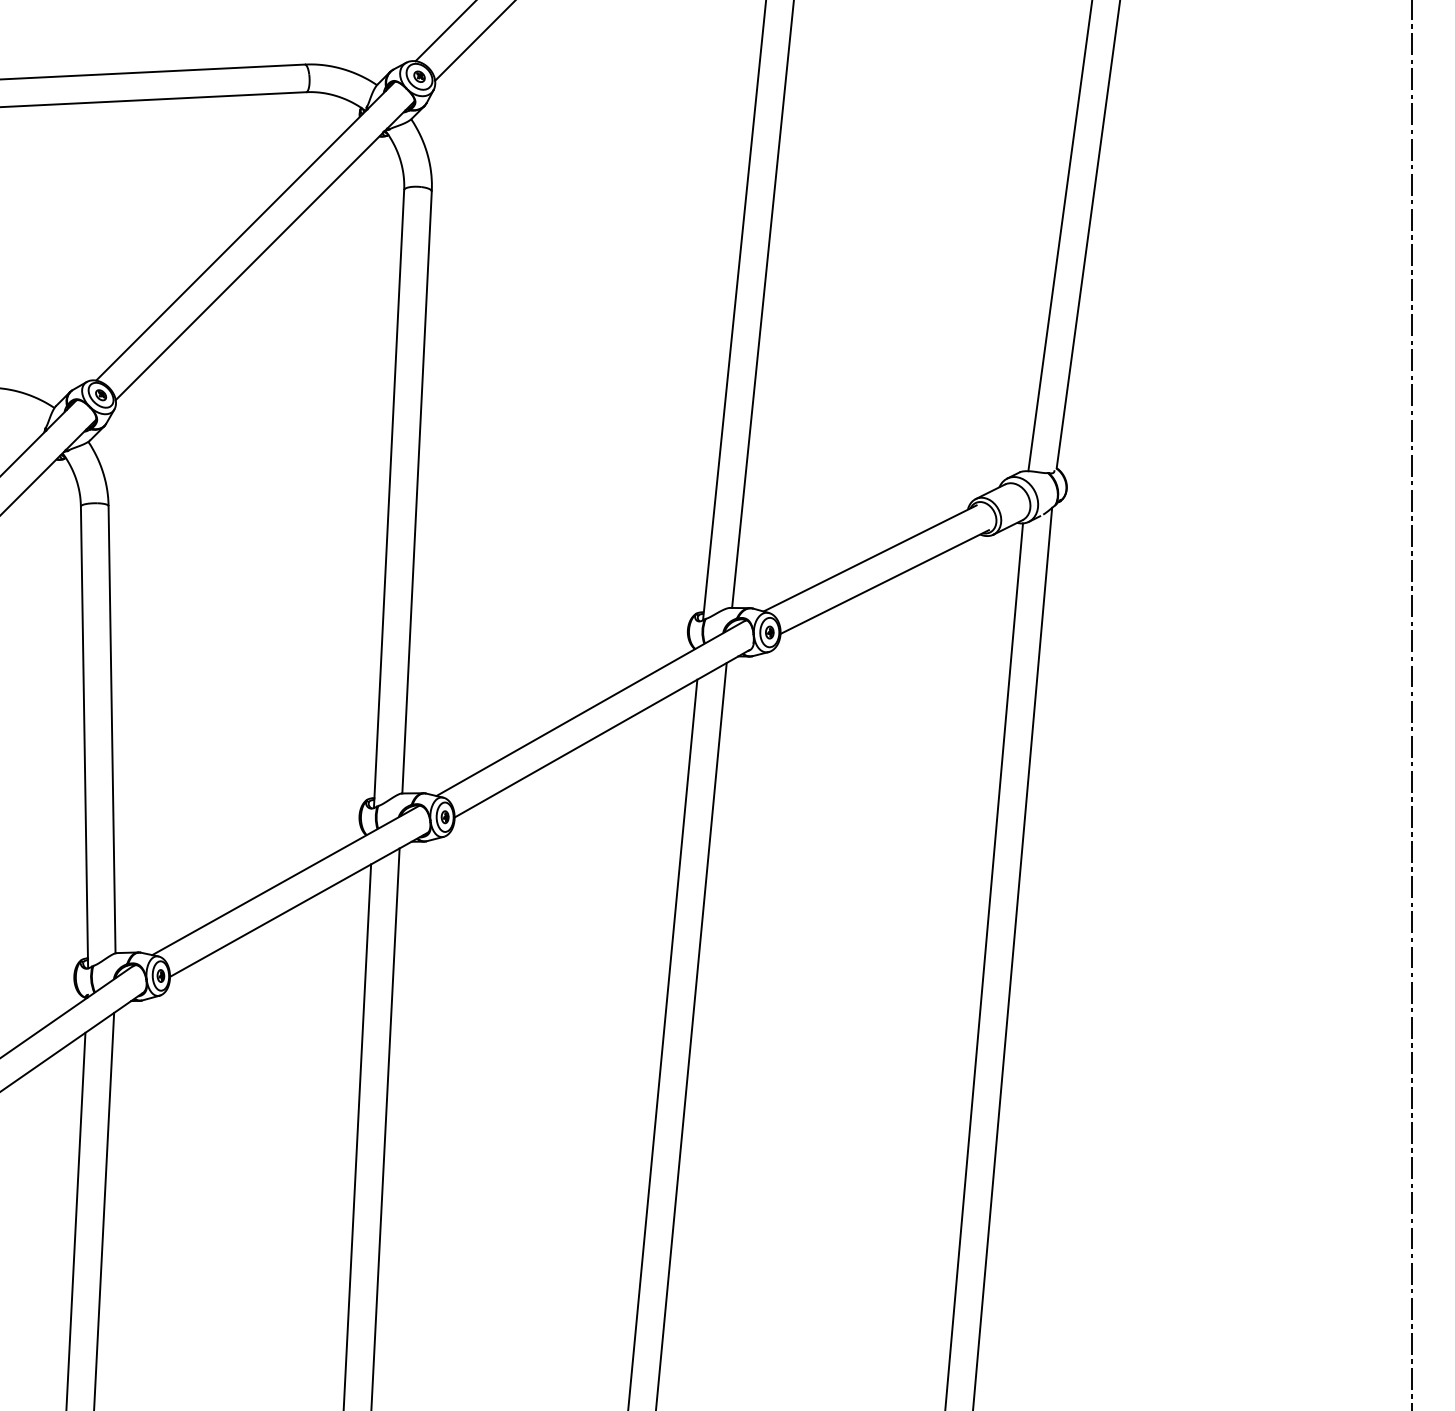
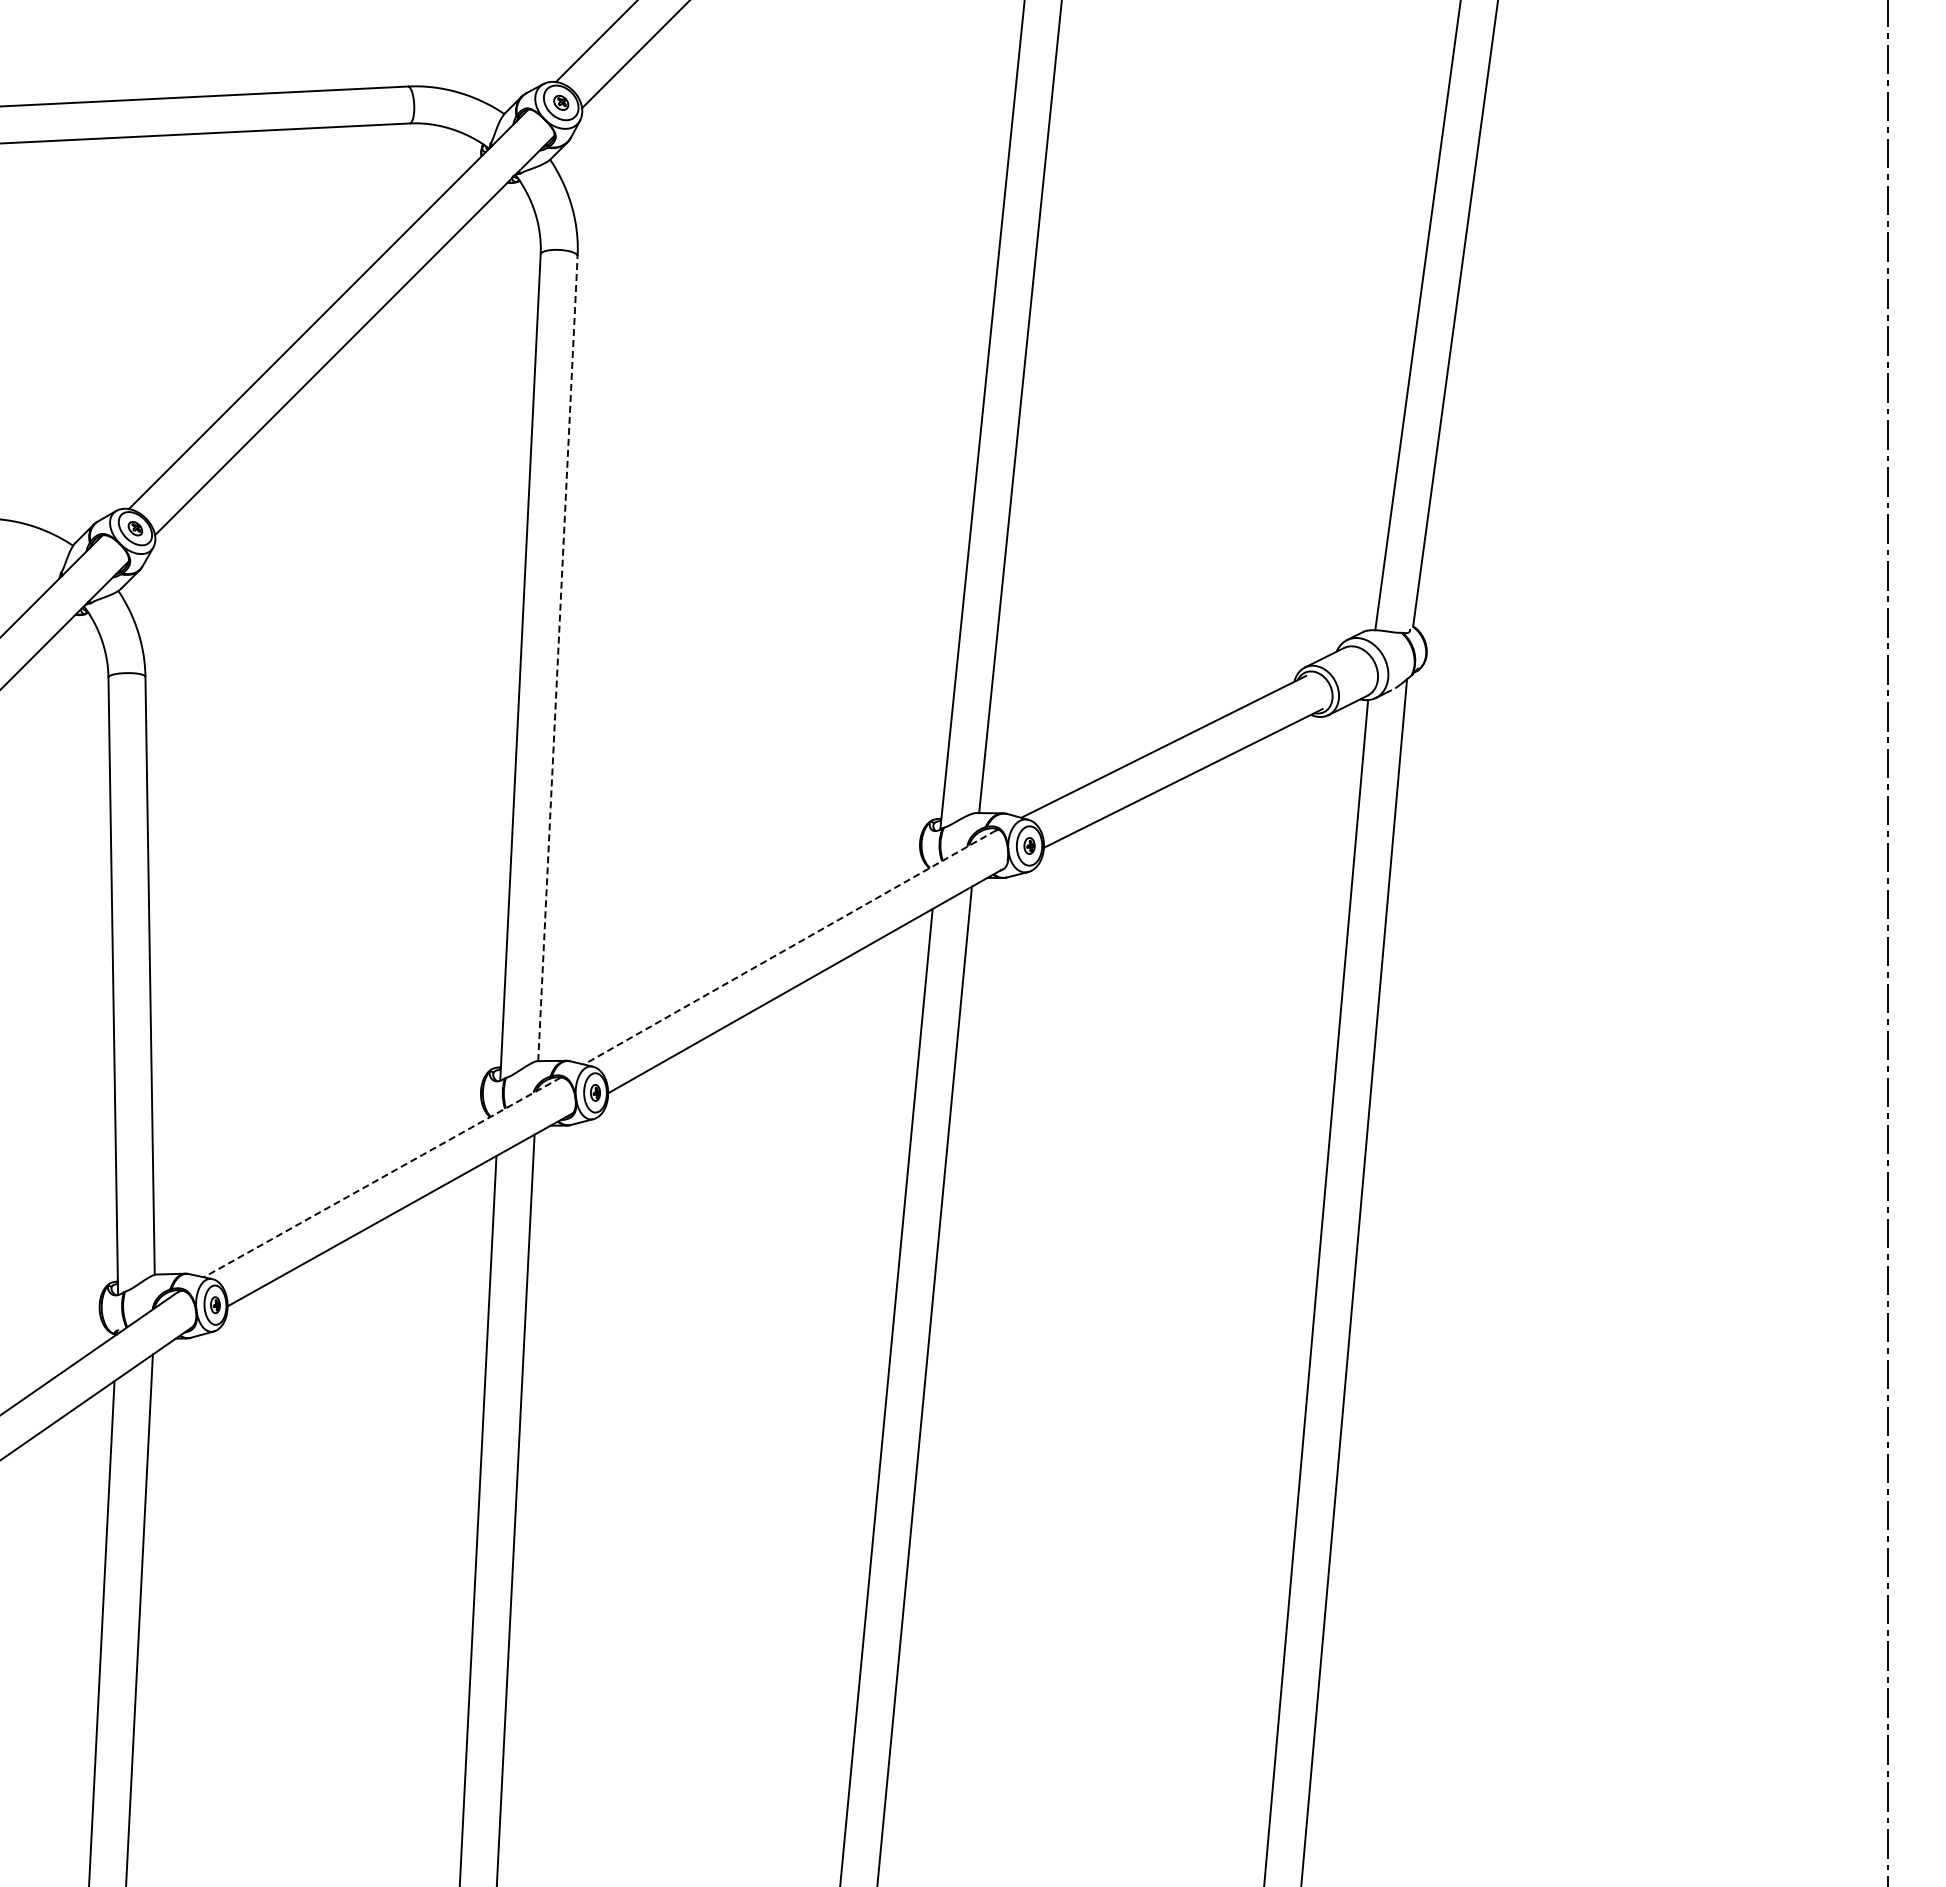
line: (416, 492) -> (557, 658), solid -> dashed
line: (590, 708) -> (789, 947), solid -> dashed
line: (285, 880) -> (381, 1177), solid -> dashed

